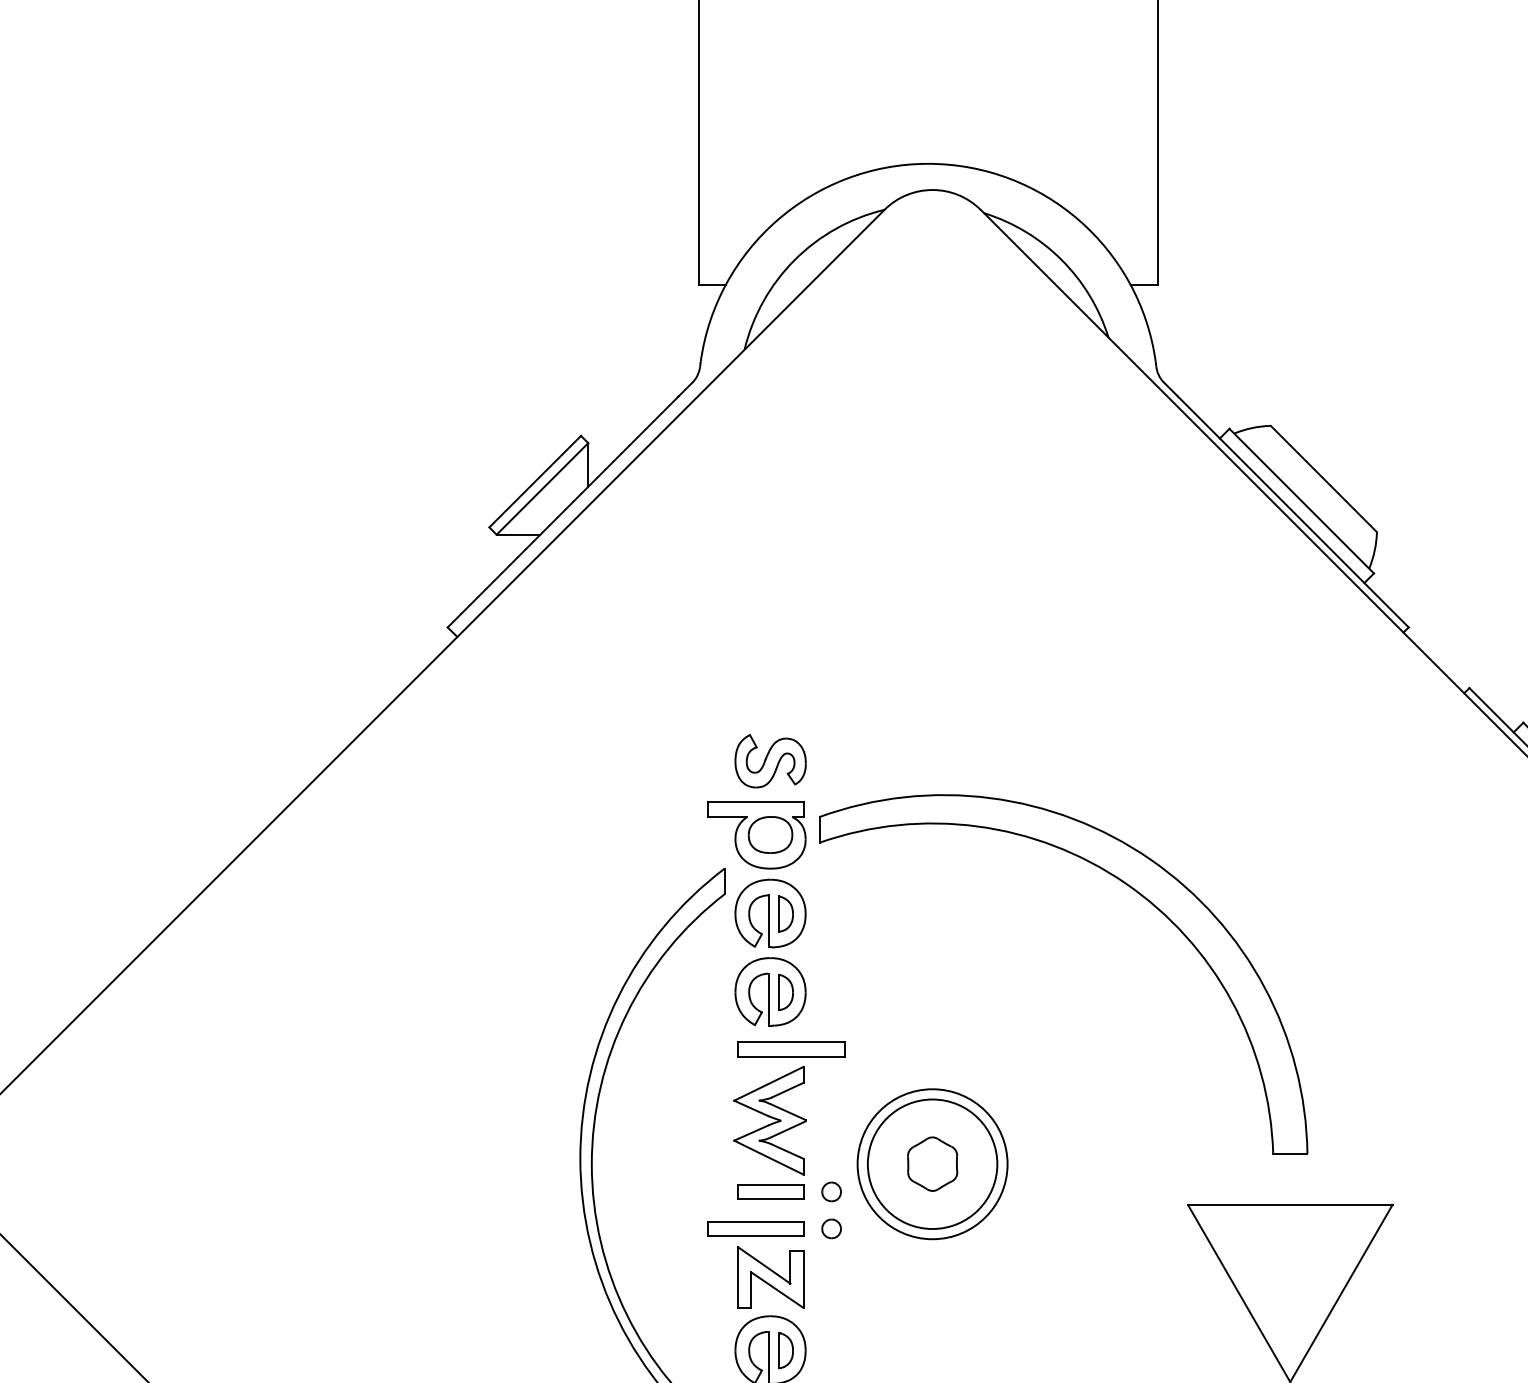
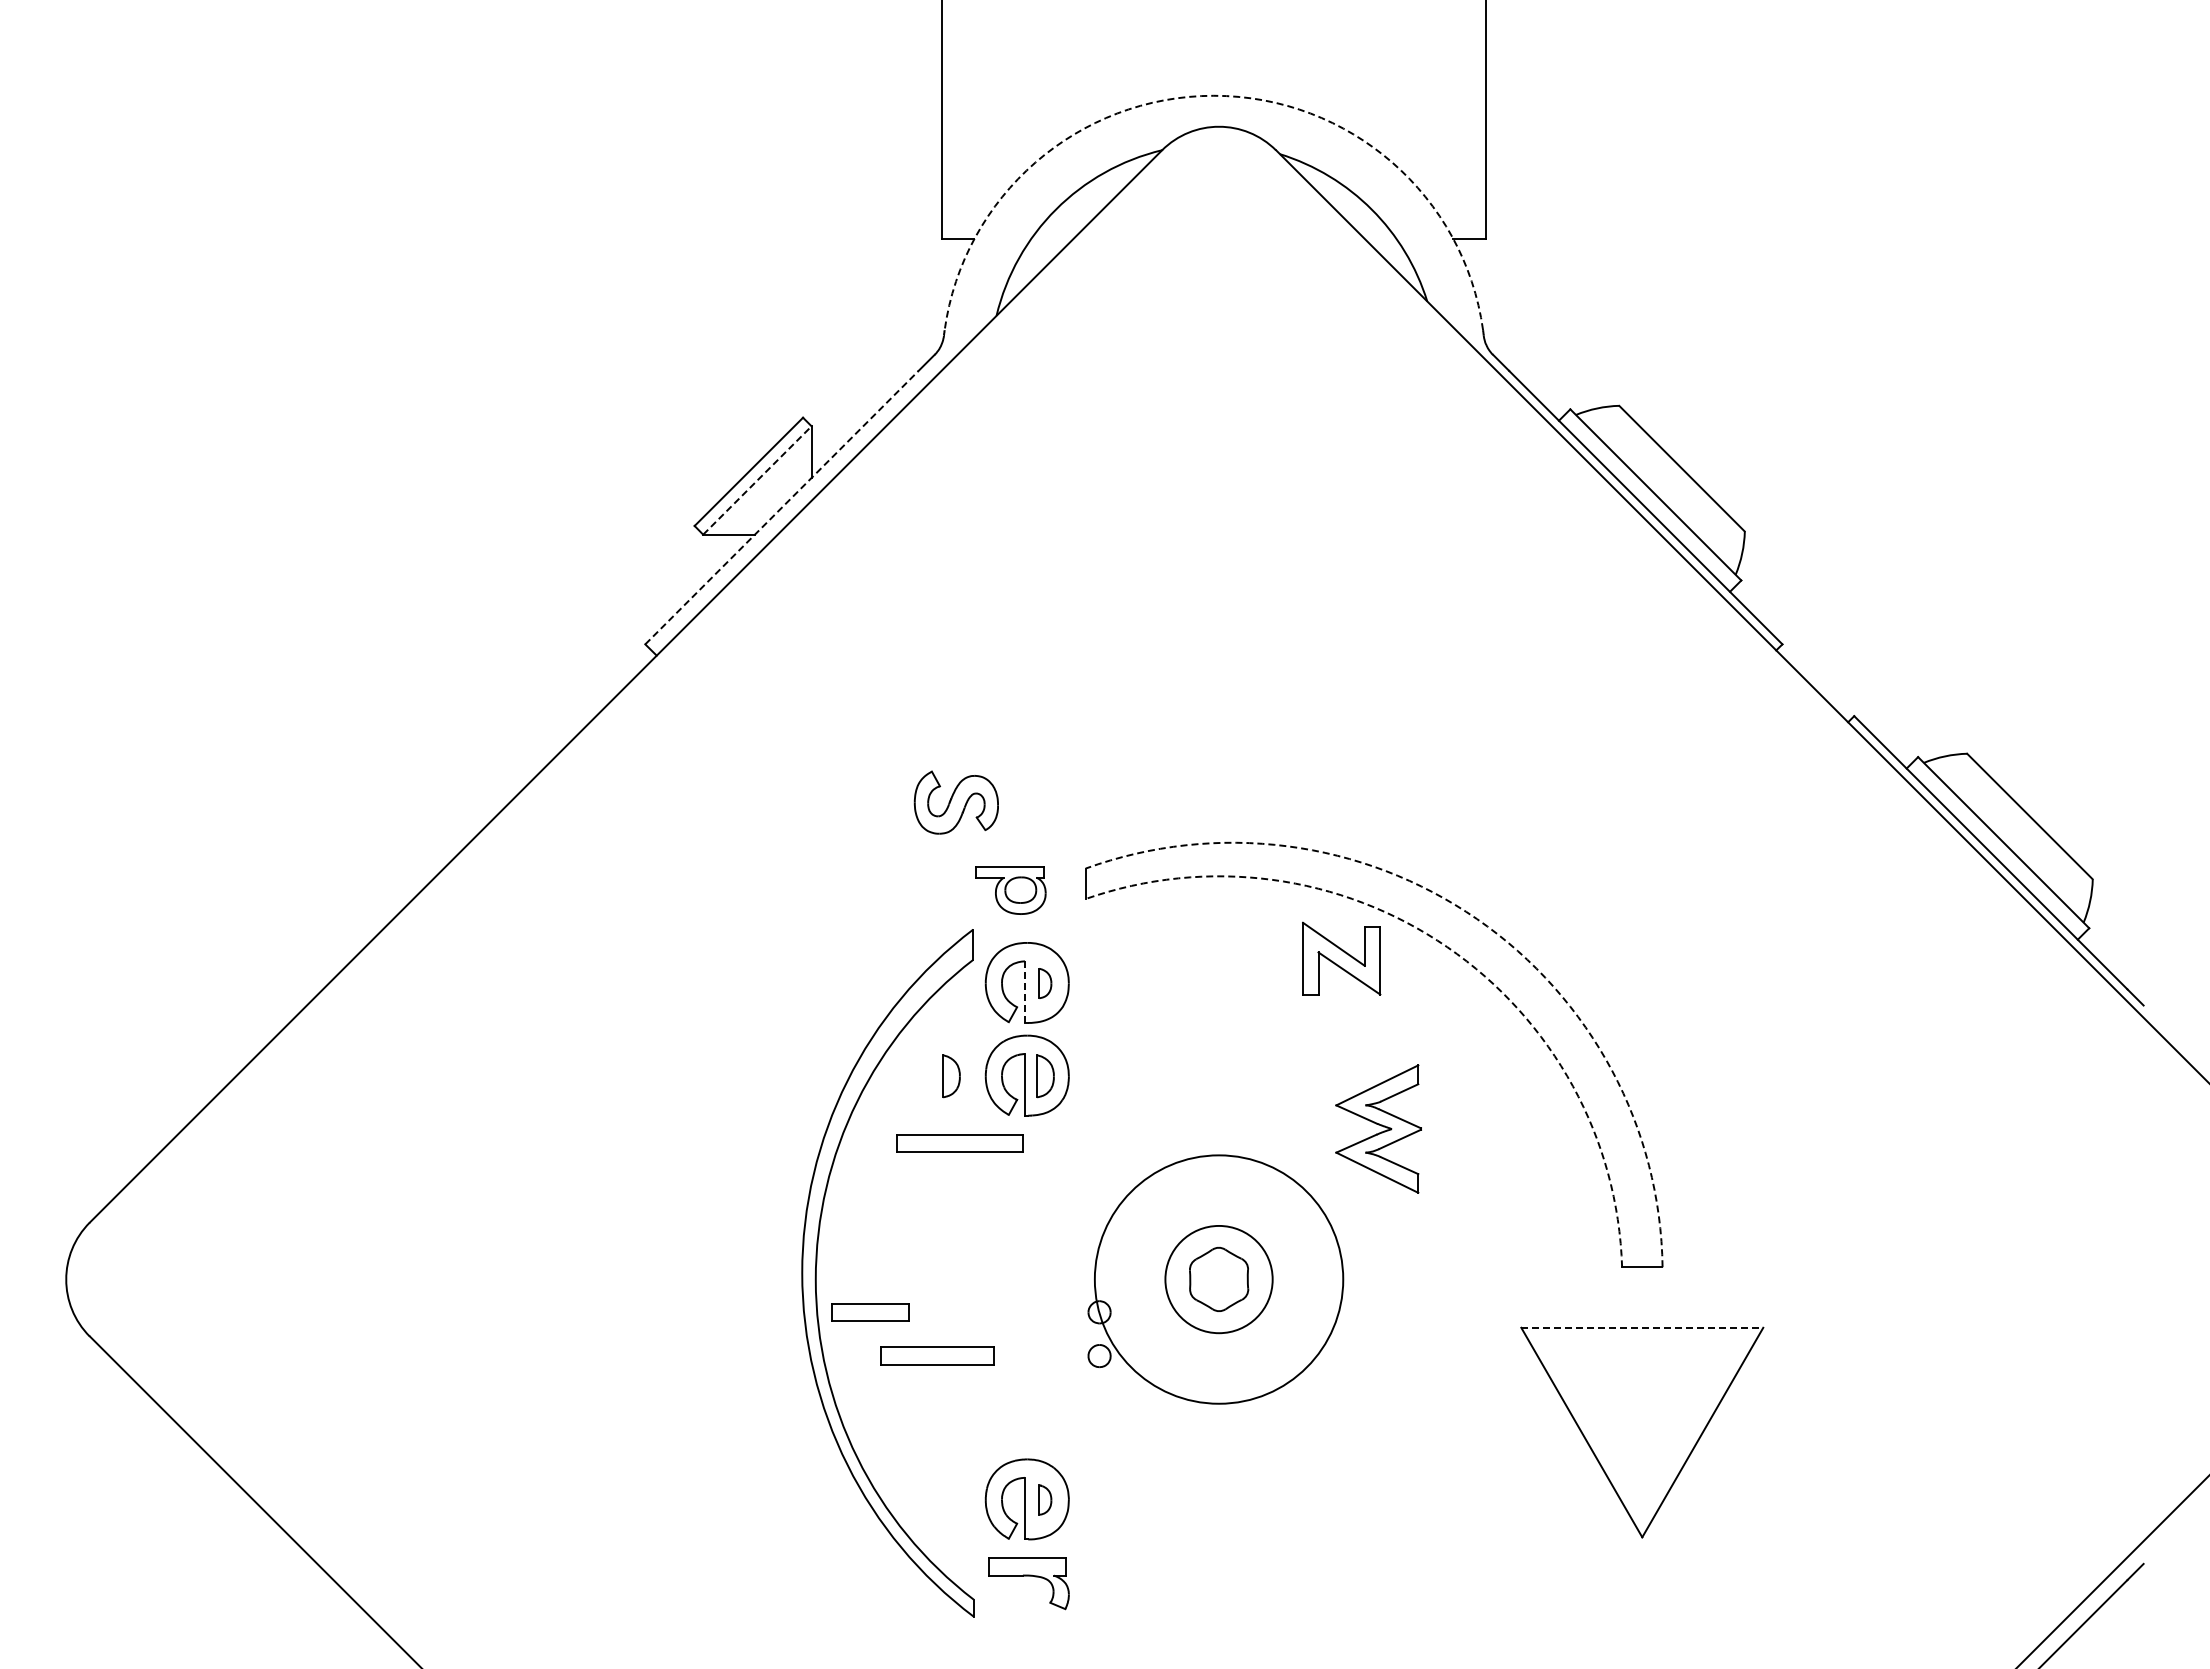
arc: (927, 163) -> (1213, 95), solid -> dashed
line: (542, 488) -> (757, 480), solid -> dashed
line: (563, 511) -> (782, 507), solid -> dashed
part: (769, 761) -> (955, 802), moved
part: (756, 835) -> (1010, 890), size x0.6
arc: (1151, 859) -> (1477, 919), solid -> dashed
arc: (1125, 883) -> (1447, 947), solid -> dashed
part: (785, 914) -> (1045, 983), size x0.7
line: (769, 921) -> (1025, 992), solid -> dashed
part: (706, 992) -> (951, 1076), added
part: (791, 1049) -> (959, 1143), moved
part: (769, 1120) -> (1378, 1128), moved
circle: (932, 1164) -> (1218, 1279), size x0.7
circle: (932, 1164) -> (1218, 1279), size x1.4
part: (770, 1192) -> (870, 1312), moved
line: (1290, 1204) -> (1642, 1327), solid -> dashed
part: (755, 1228) -> (937, 1355), moved
part: (770, 1277) -> (1341, 958), moved
part: (785, 1350) -> (1045, 1499), size x0.7

